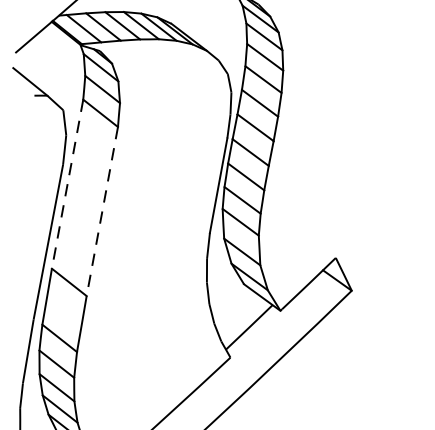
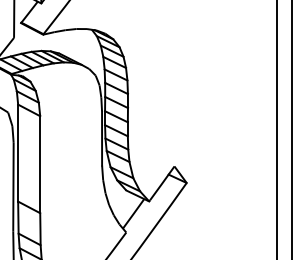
line: (68, 184) -> (18, 153), dashed -> solid
line: (102, 213) -> (40, 165), dashed -> solid

